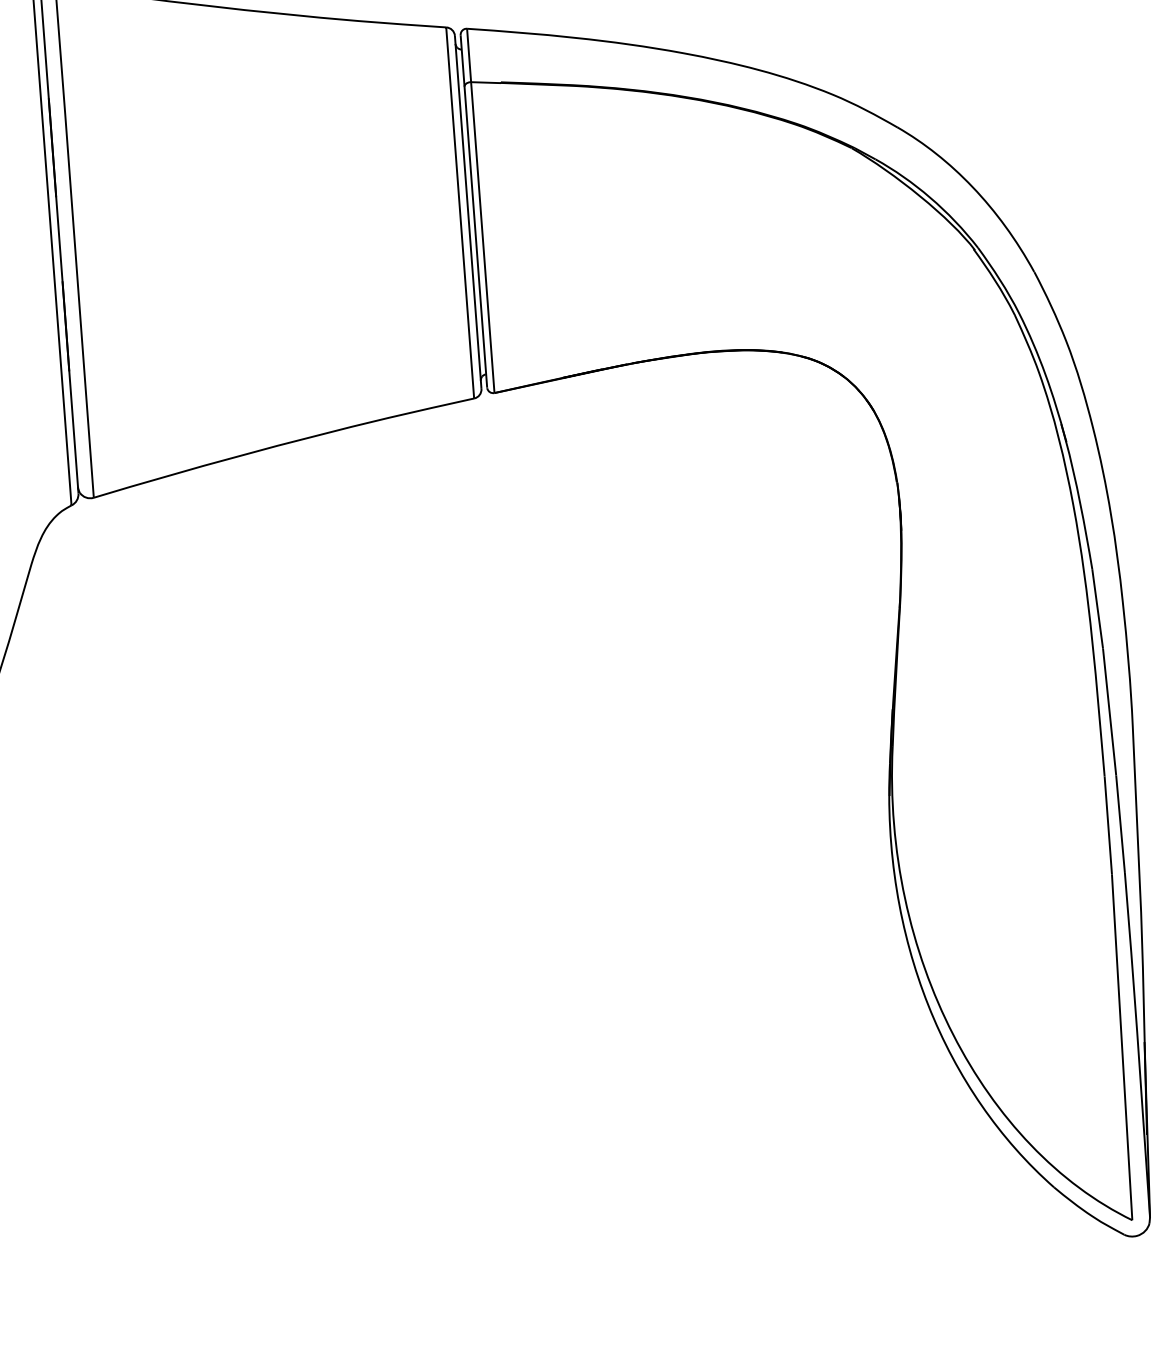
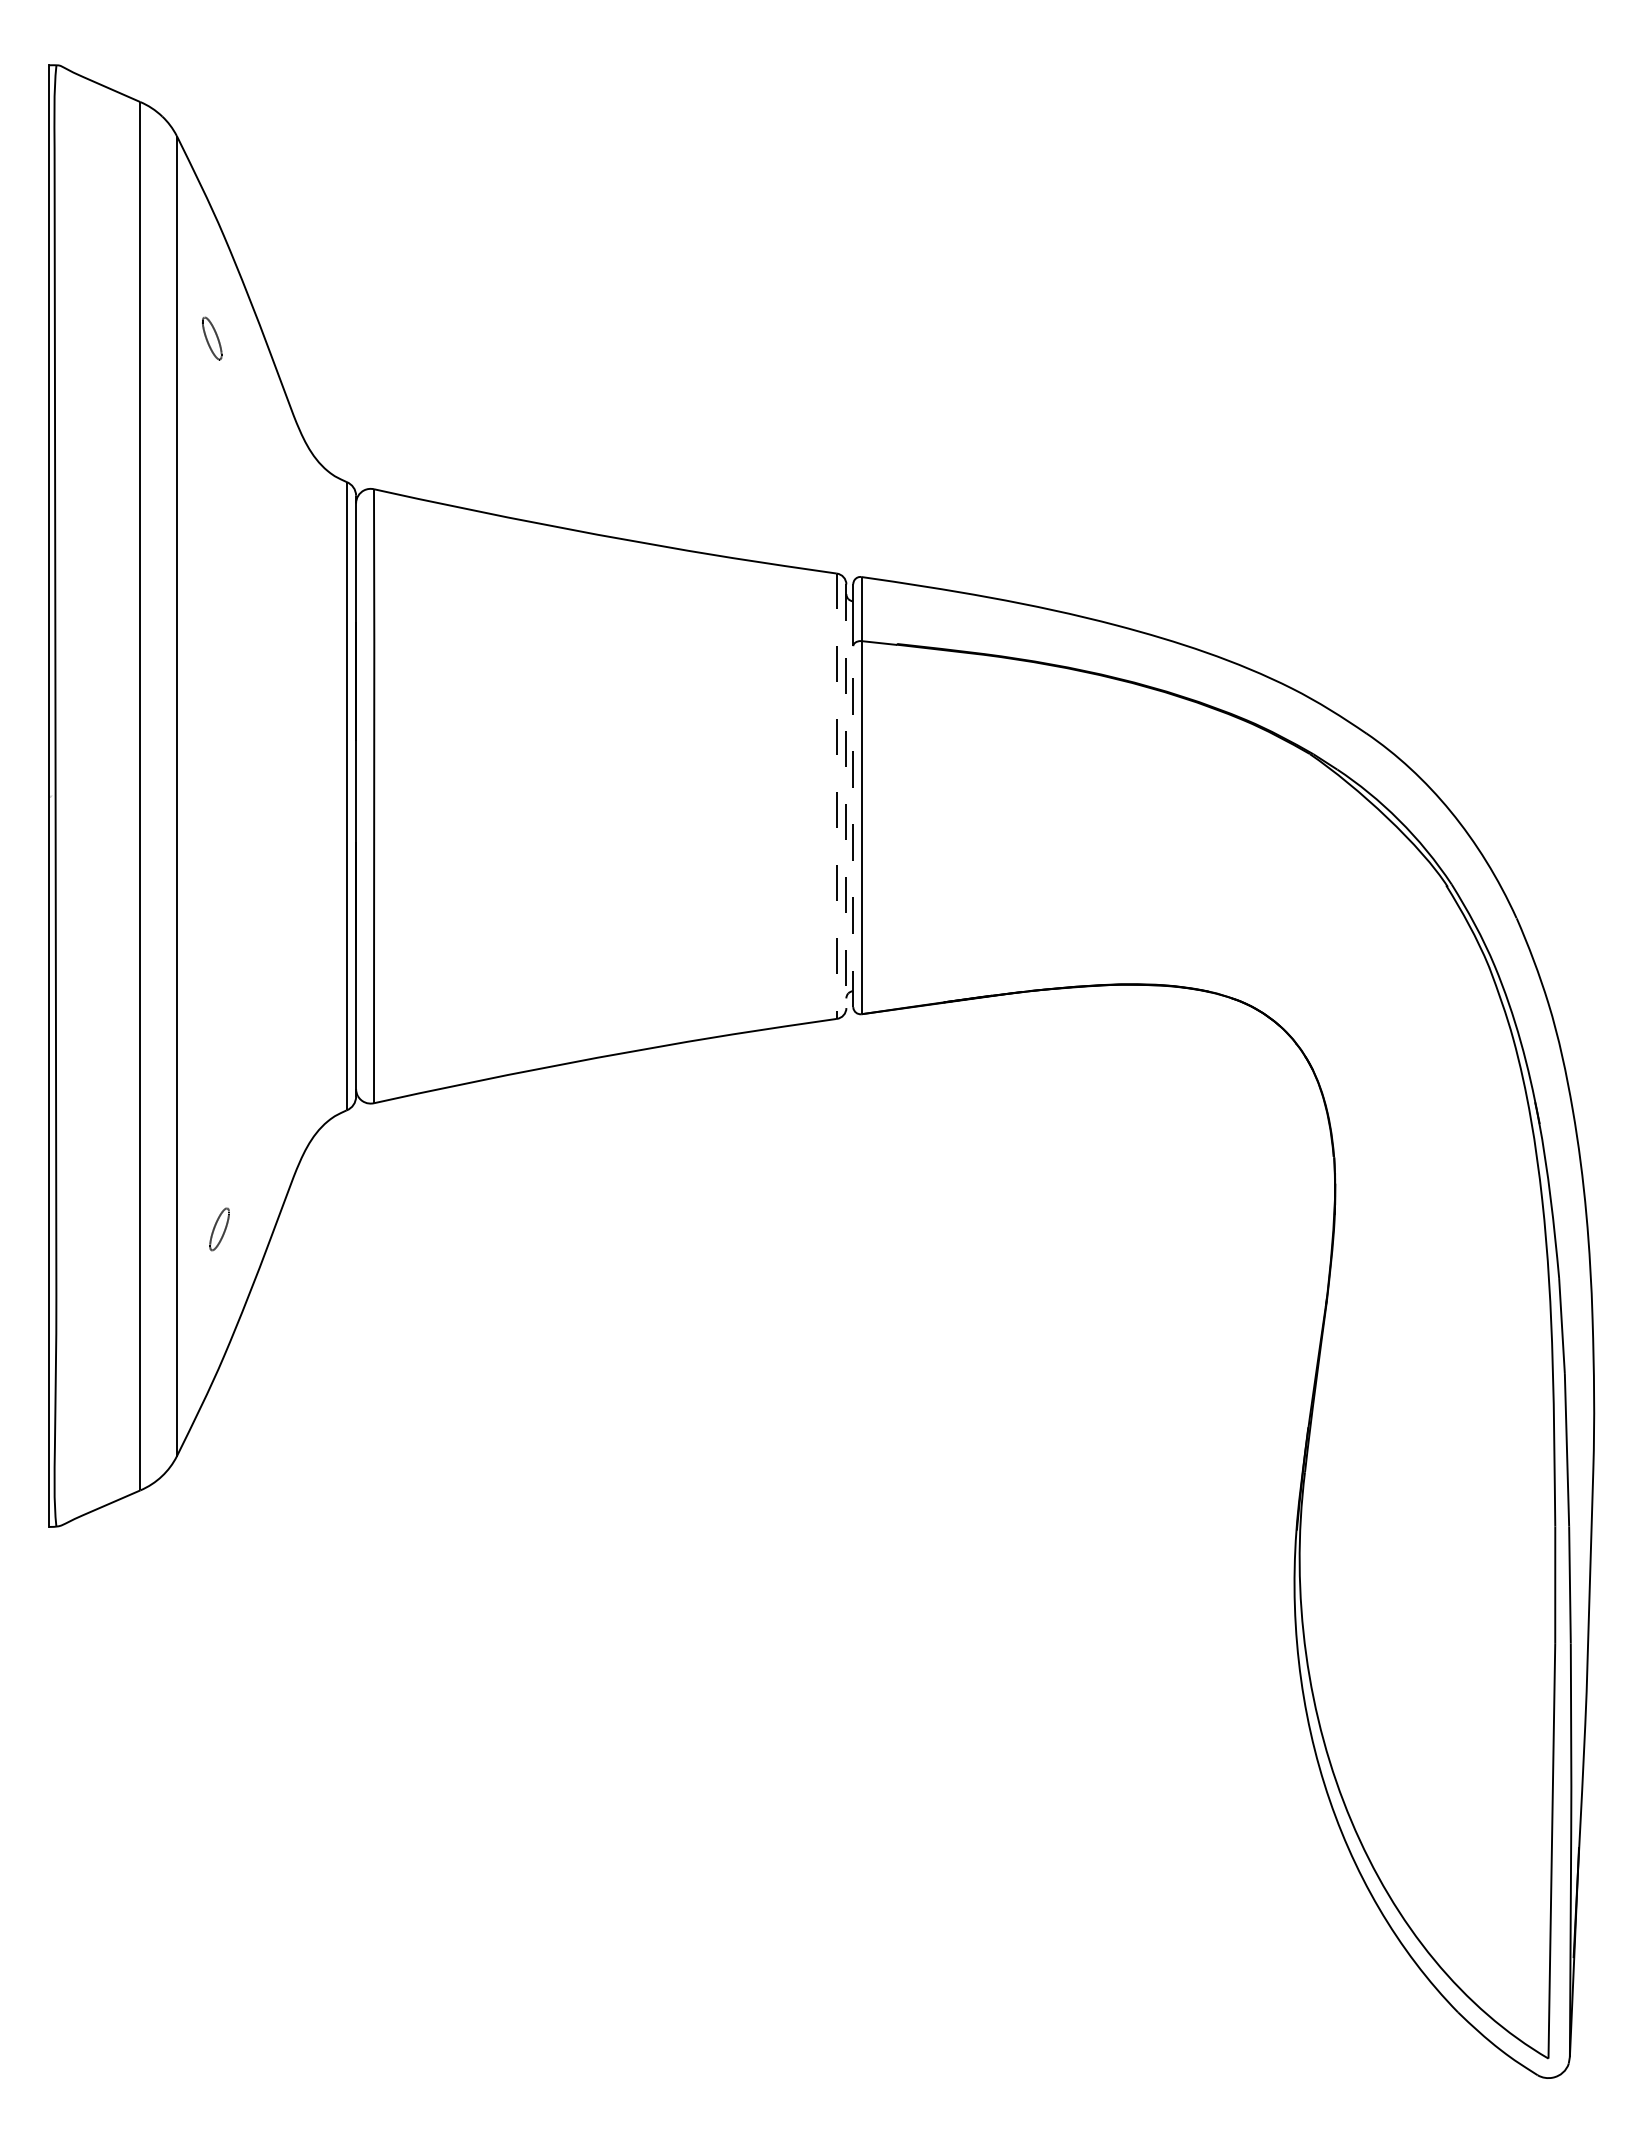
line: (459, 212) -> (836, 795), solid -> dashed
line: (468, 212) -> (846, 796), solid -> dashed
line: (476, 237) -> (853, 826), solid -> dashed

